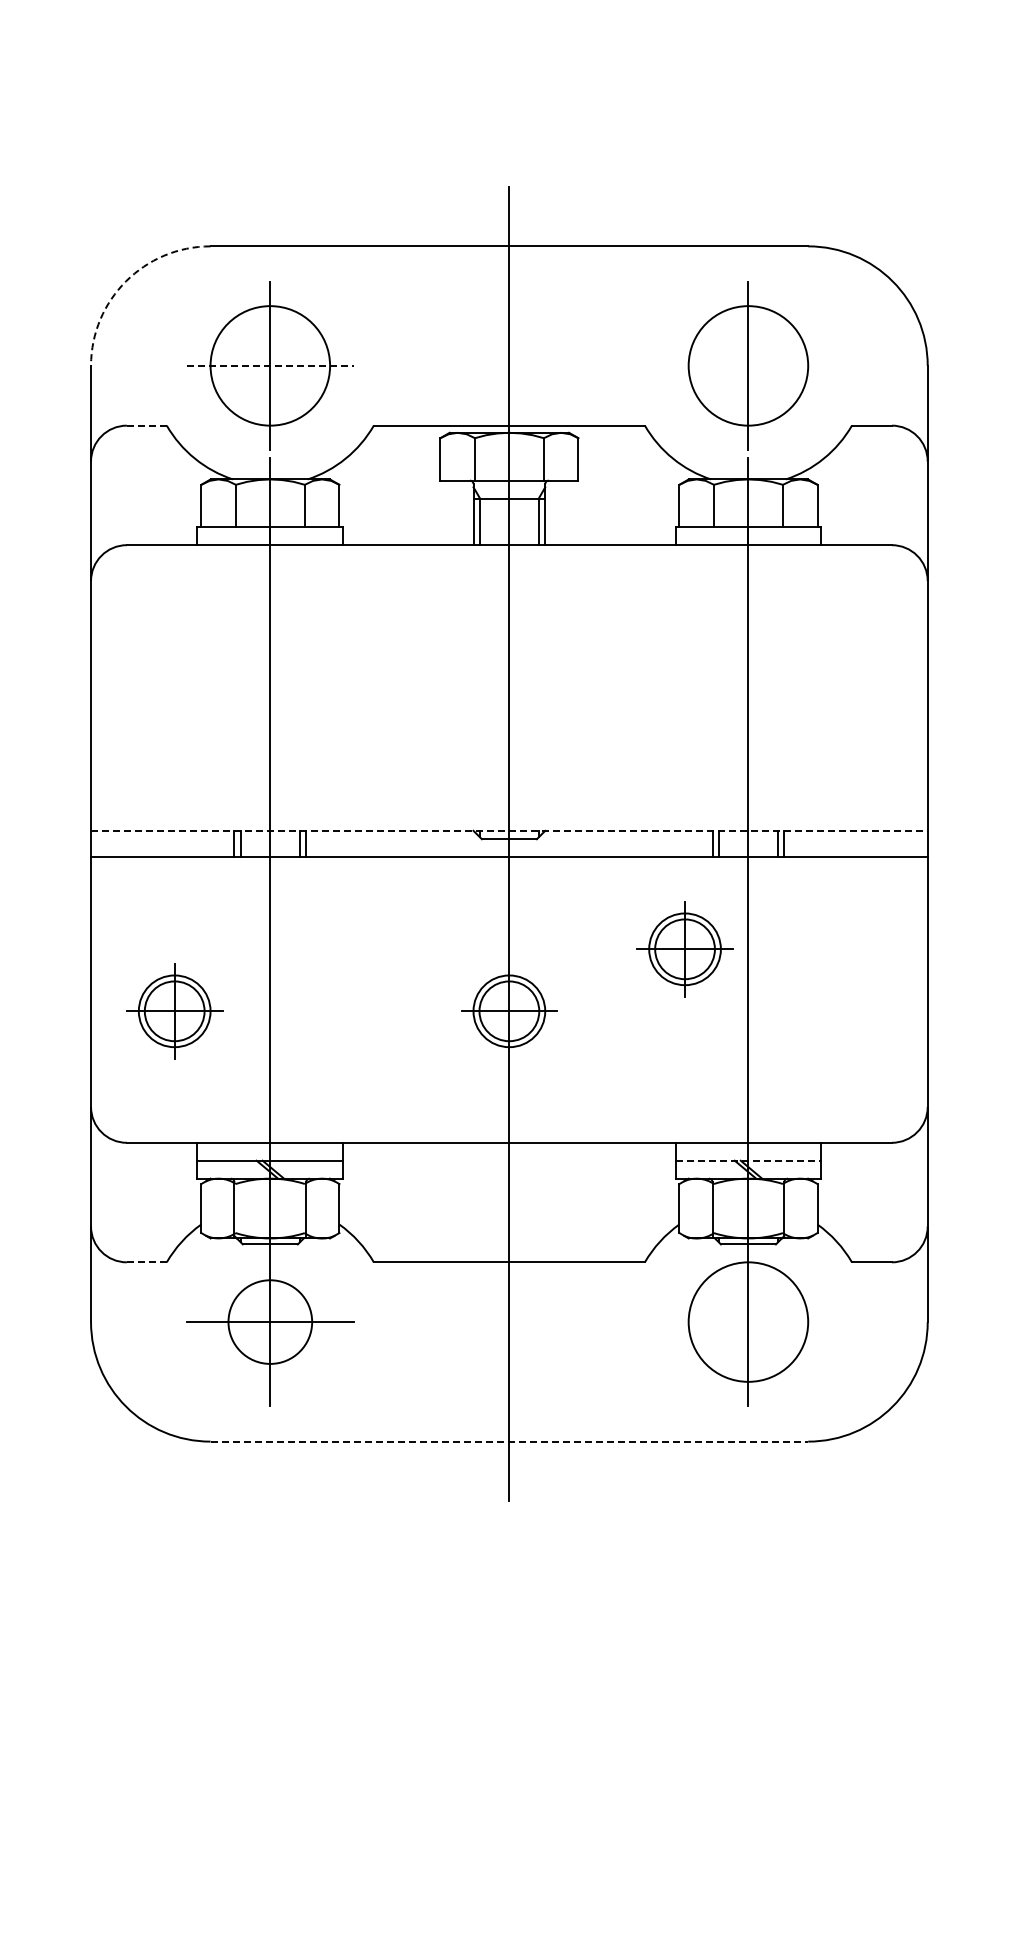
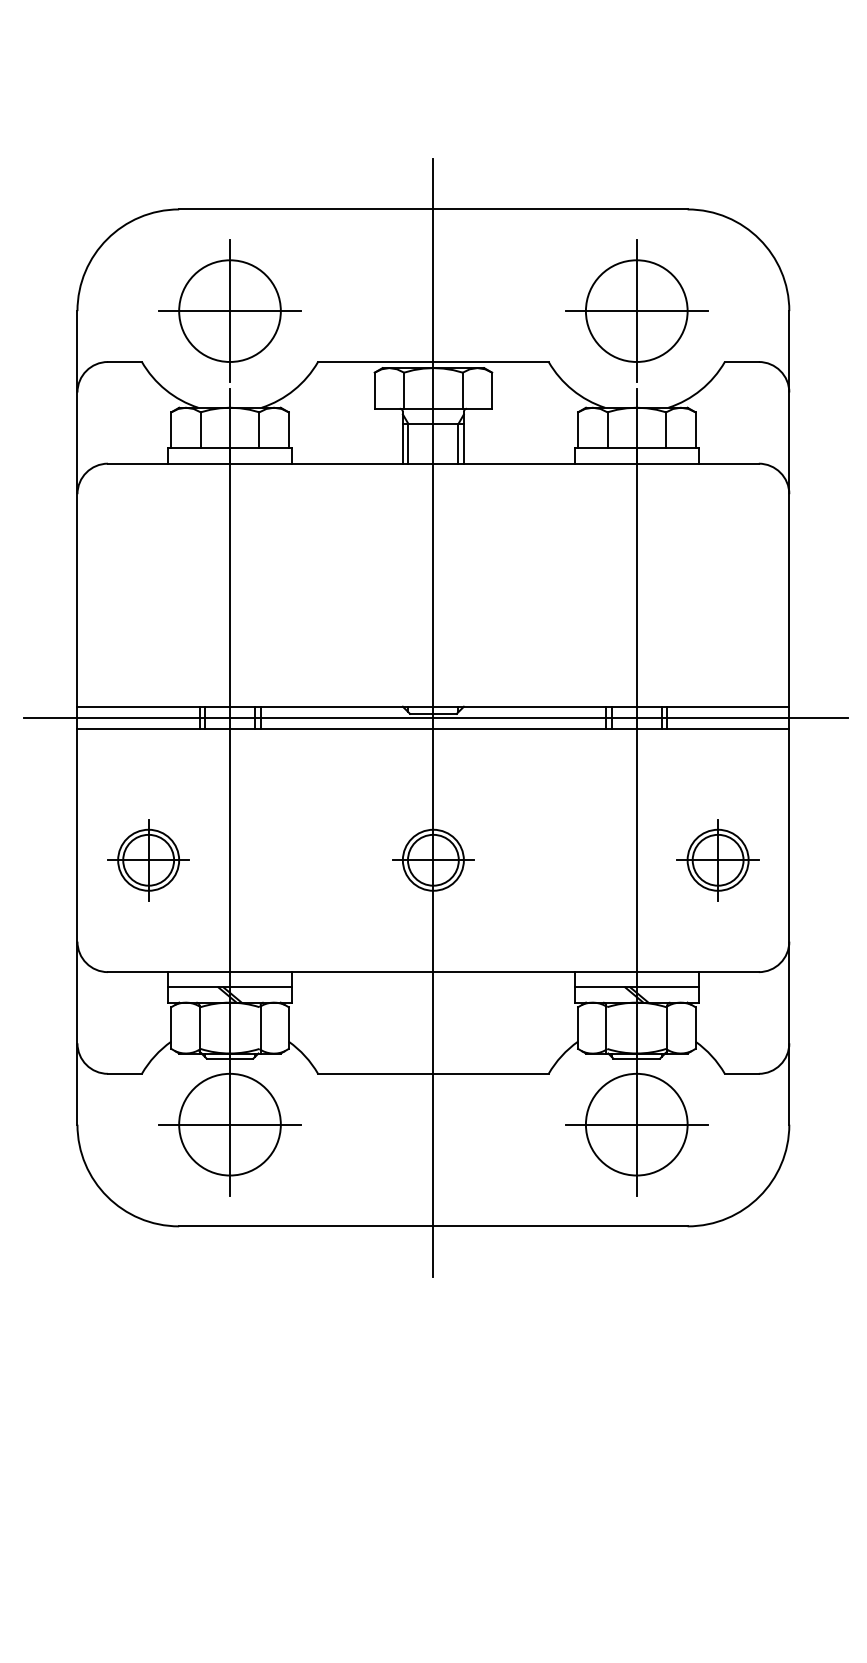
arc: (126, 281) -> (107, 239), dashed -> solid
line: (270, 365) -> (230, 310), dashed -> solid
line: (748, 365) -> (636, 310), added
line: (146, 425) -> (124, 361), dashed -> solid
line: (509, 830) -> (433, 706), dashed -> solid
line: (512, 844) -> (436, 718), added
part: (684, 949) -> (717, 860), moved
line: (748, 1160) -> (636, 987), dashed -> solid
line: (146, 1262) -> (124, 1073), dashed -> solid
circle: (270, 1321) -> (230, 1124), size x1.43
line: (748, 1322) -> (636, 1125), added
line: (509, 1441) -> (433, 1226), dashed -> solid

